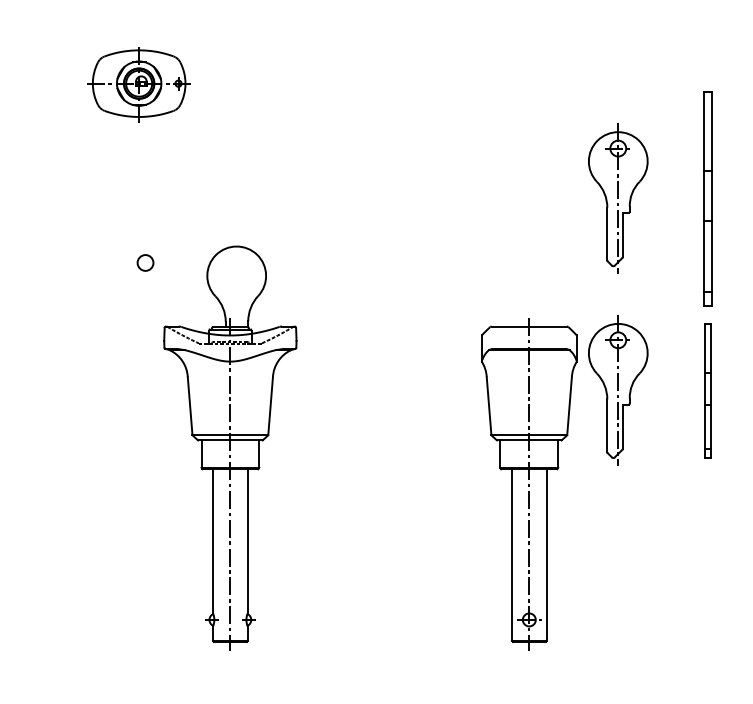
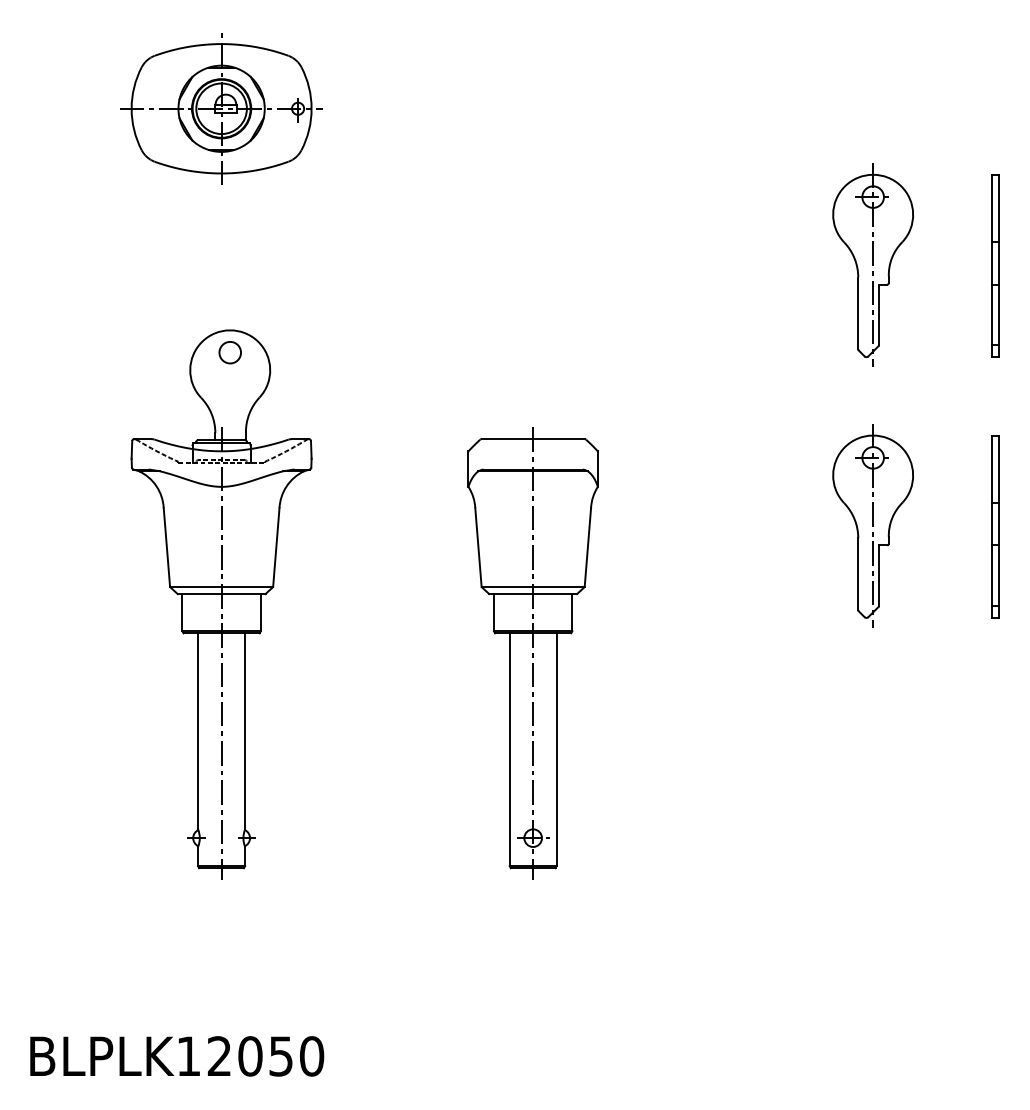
part: (139, 83) -> (221, 108), size x1.43
part: (708, 198) -> (995, 265), size x0.62
part: (230, 448) -> (221, 604), moved
part: (528, 484) -> (532, 653), moved

